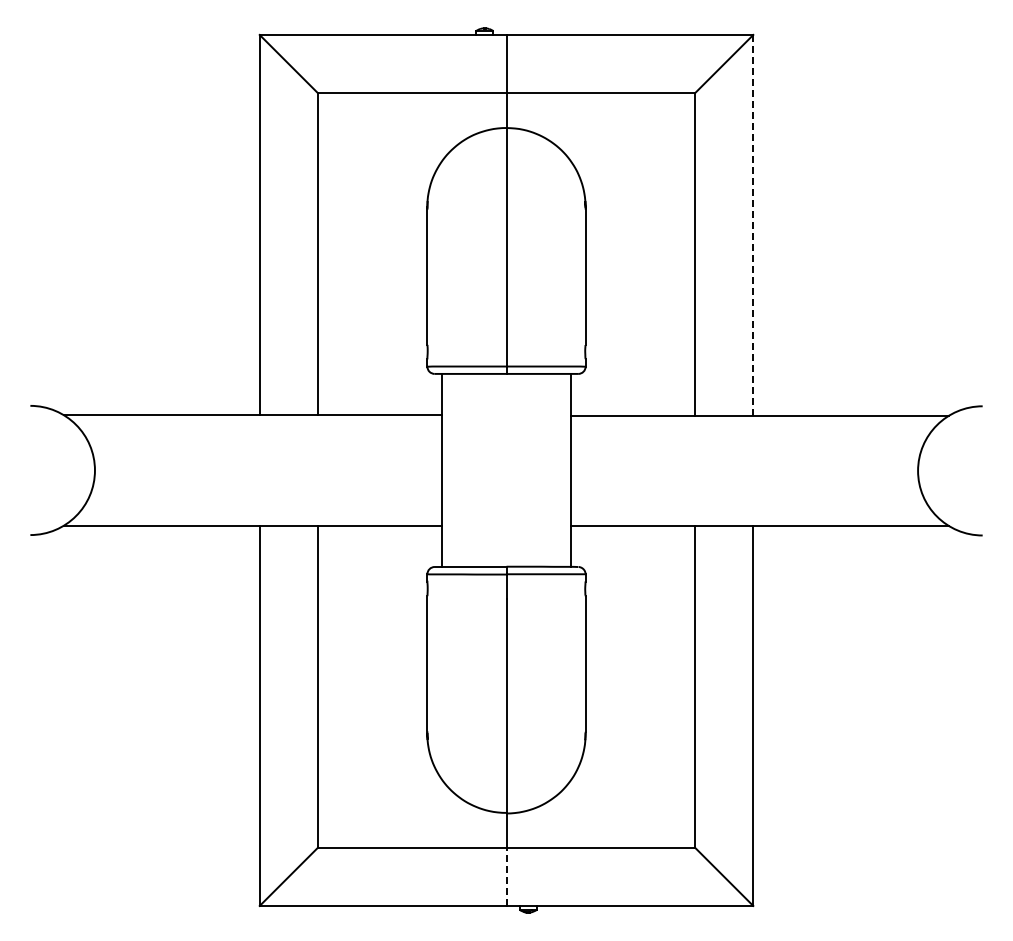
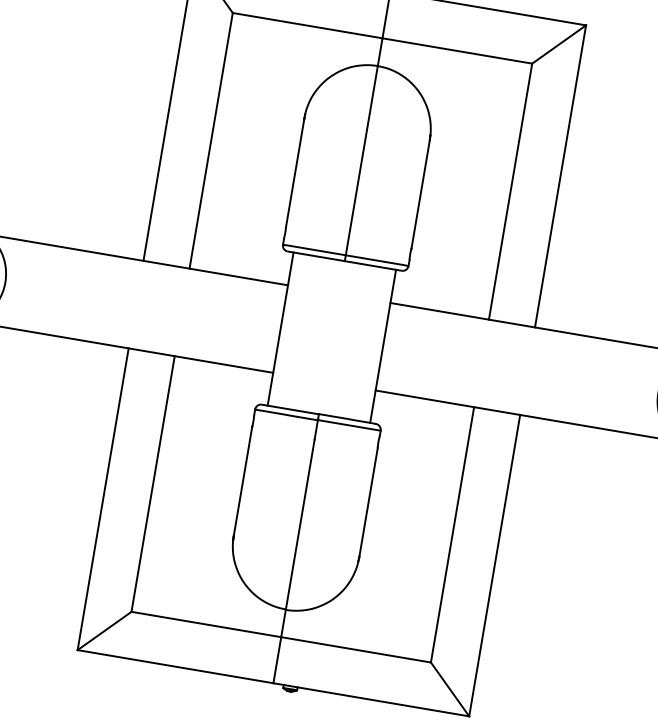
line: (753, 224) -> (560, 175), dashed -> solid
line: (506, 876) -> (277, 659), dashed -> solid

